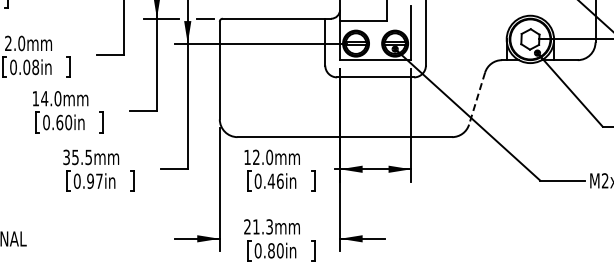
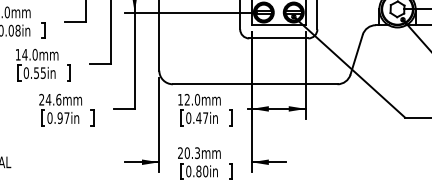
line: (476, 99) -> (356, 55), dashed -> solid
text: (64, 122) -> (40, 73), 0.60in -> 0.55in
text: (77, 157) -> (50, 99), 35.5mm -> 24.6mm
text: (280, 180) -> (205, 117), 0.46in -> 0.47in
text: (256, 226) -> (187, 152), 21.3mm -> 20.3mm

